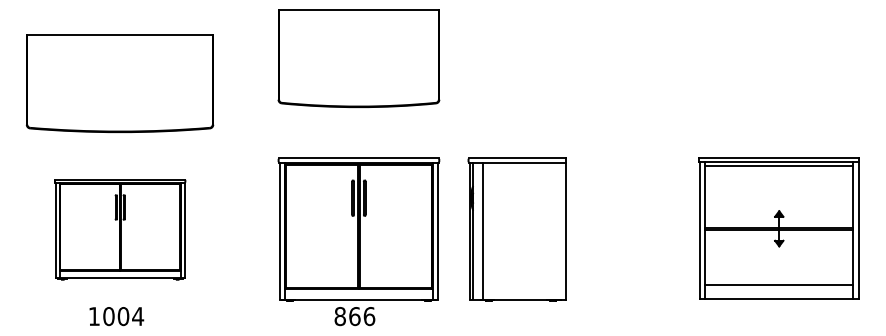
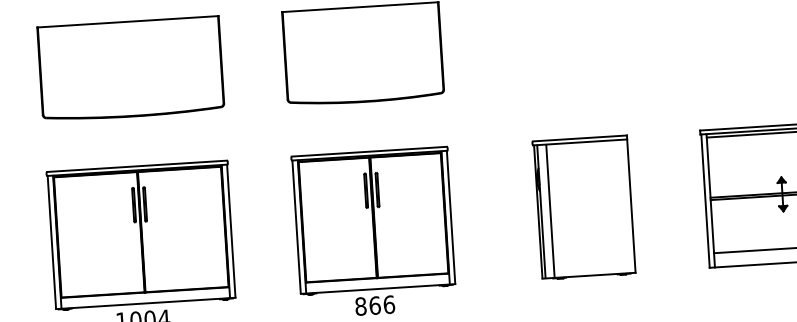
part: (120, 83) -> (131, 69), moved
part: (120, 229) -> (141, 235), size x1.43
part: (516, 229) -> (583, 207), moved

